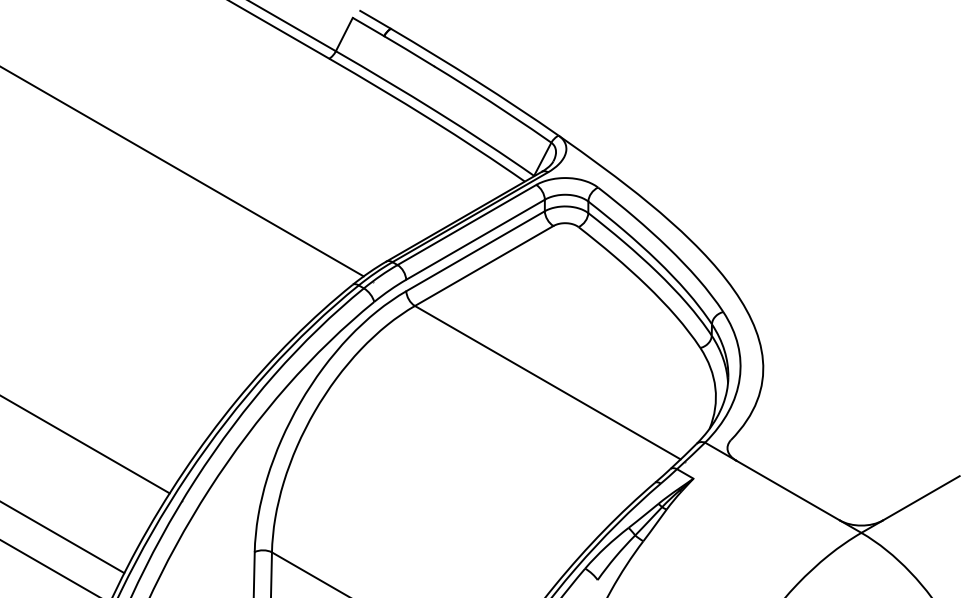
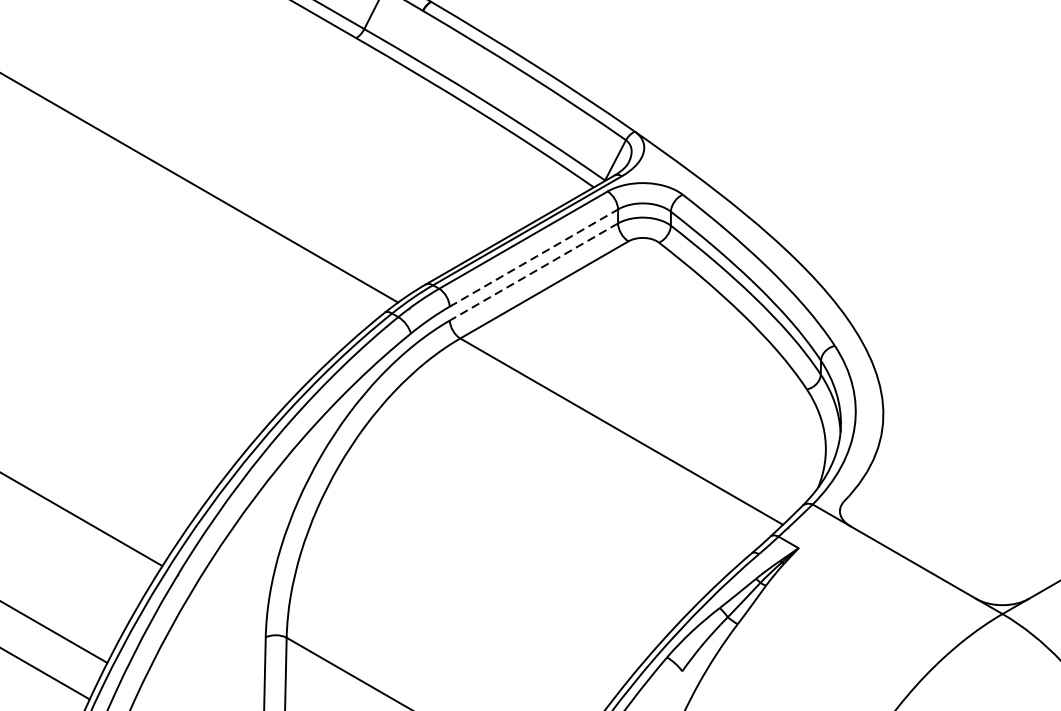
line: (475, 239) -> (533, 257), solid -> dashed
line: (475, 251) -> (533, 272), solid -> dashed

